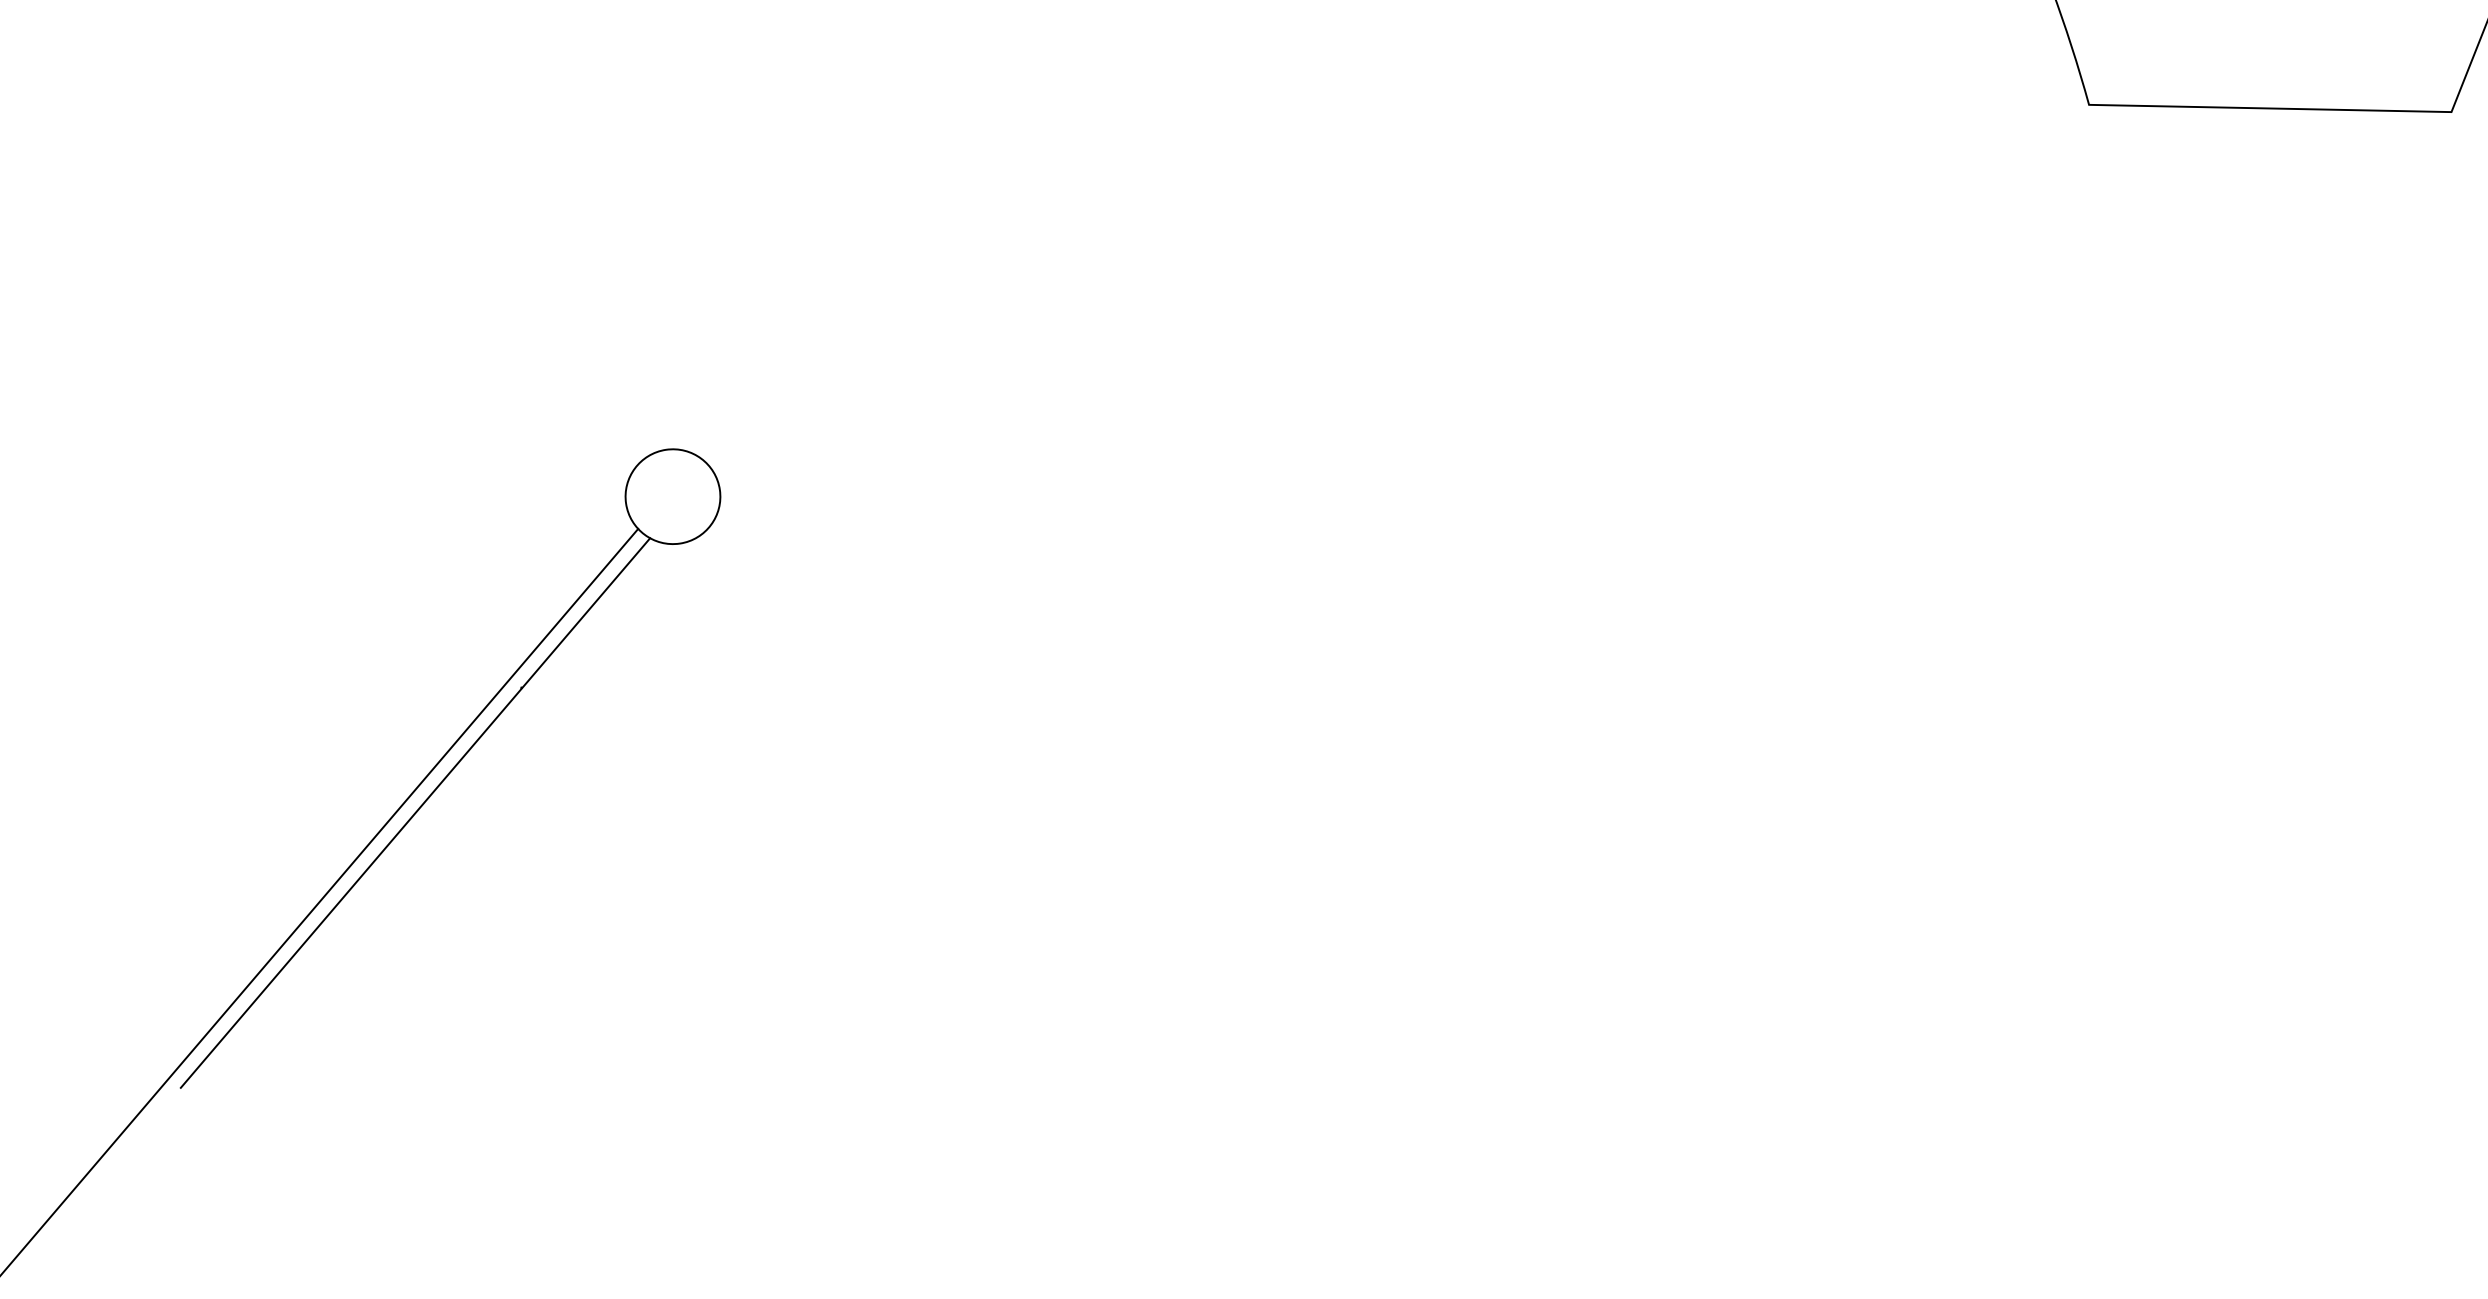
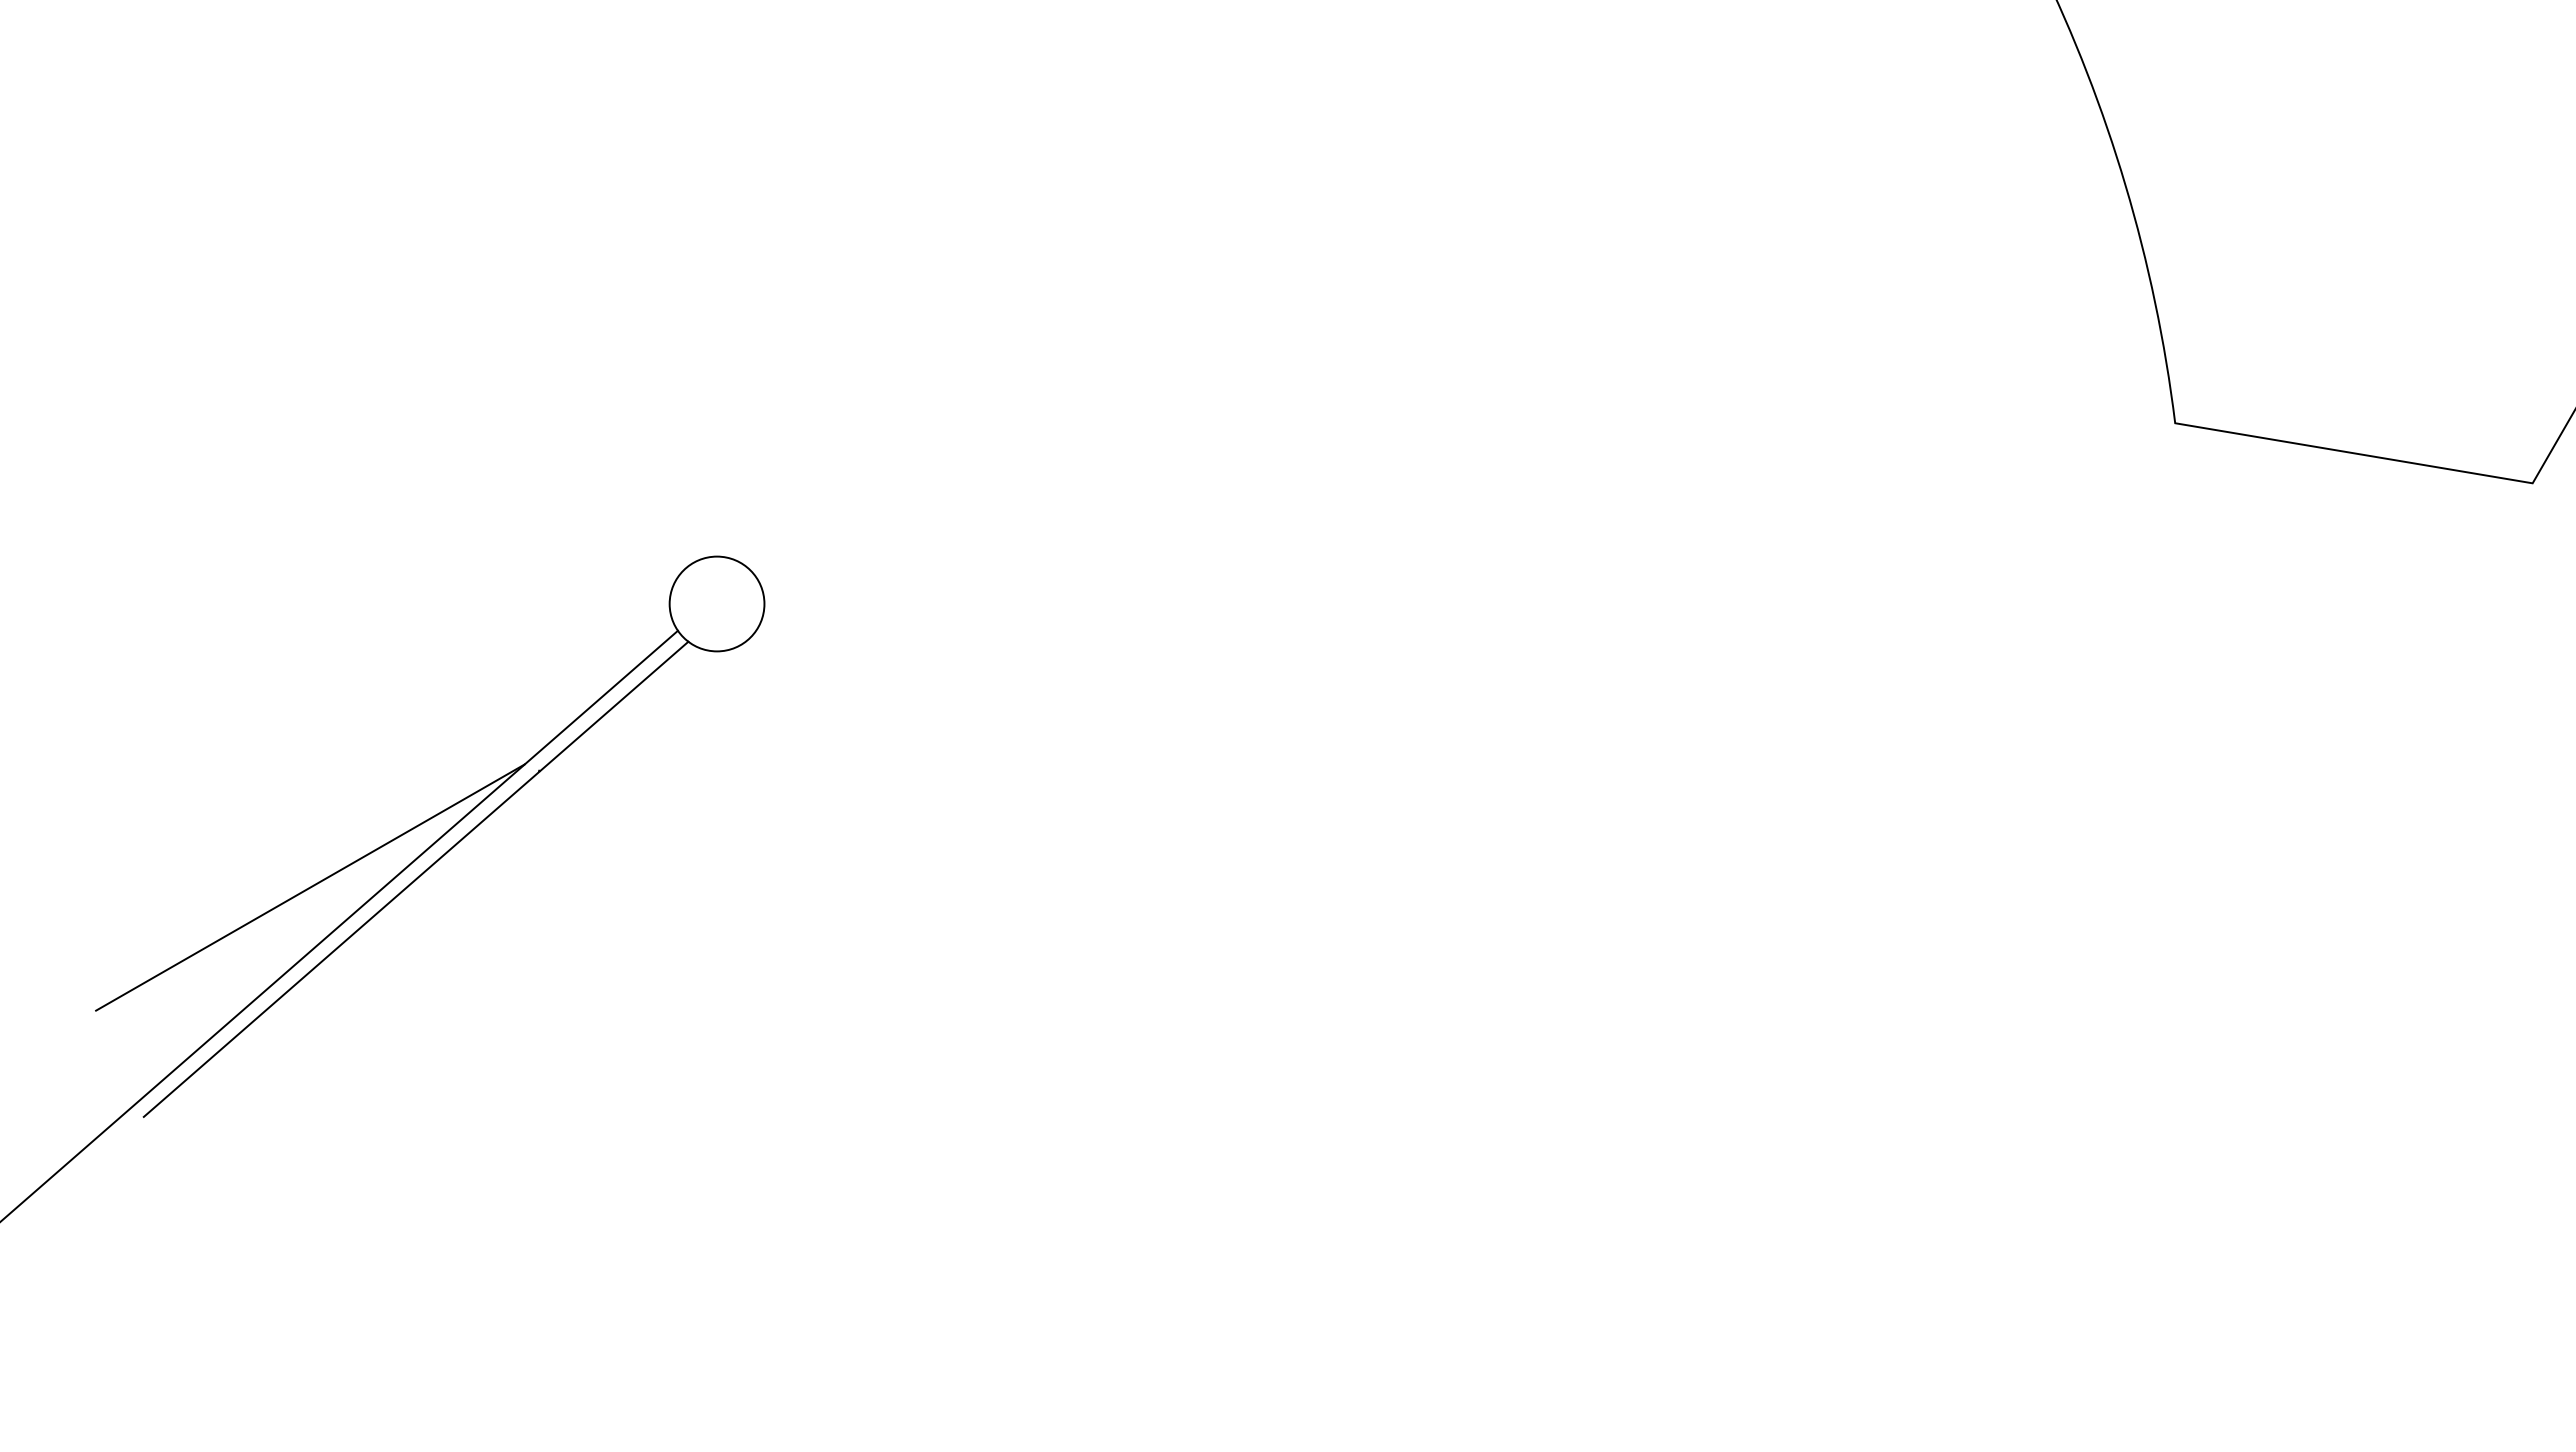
line: (312, 836) -> (310, 887), added

